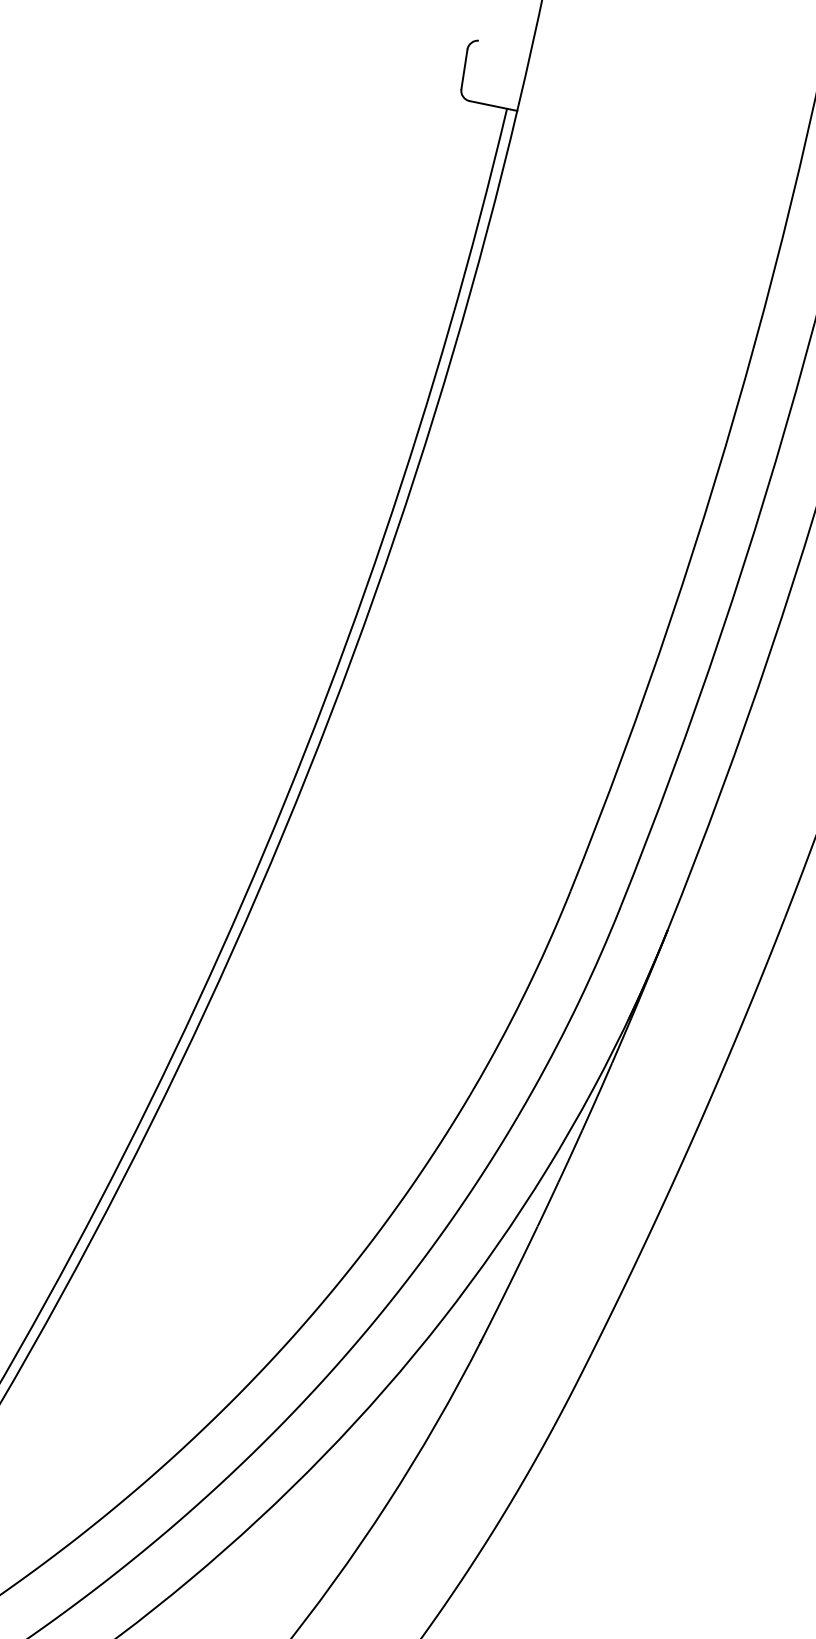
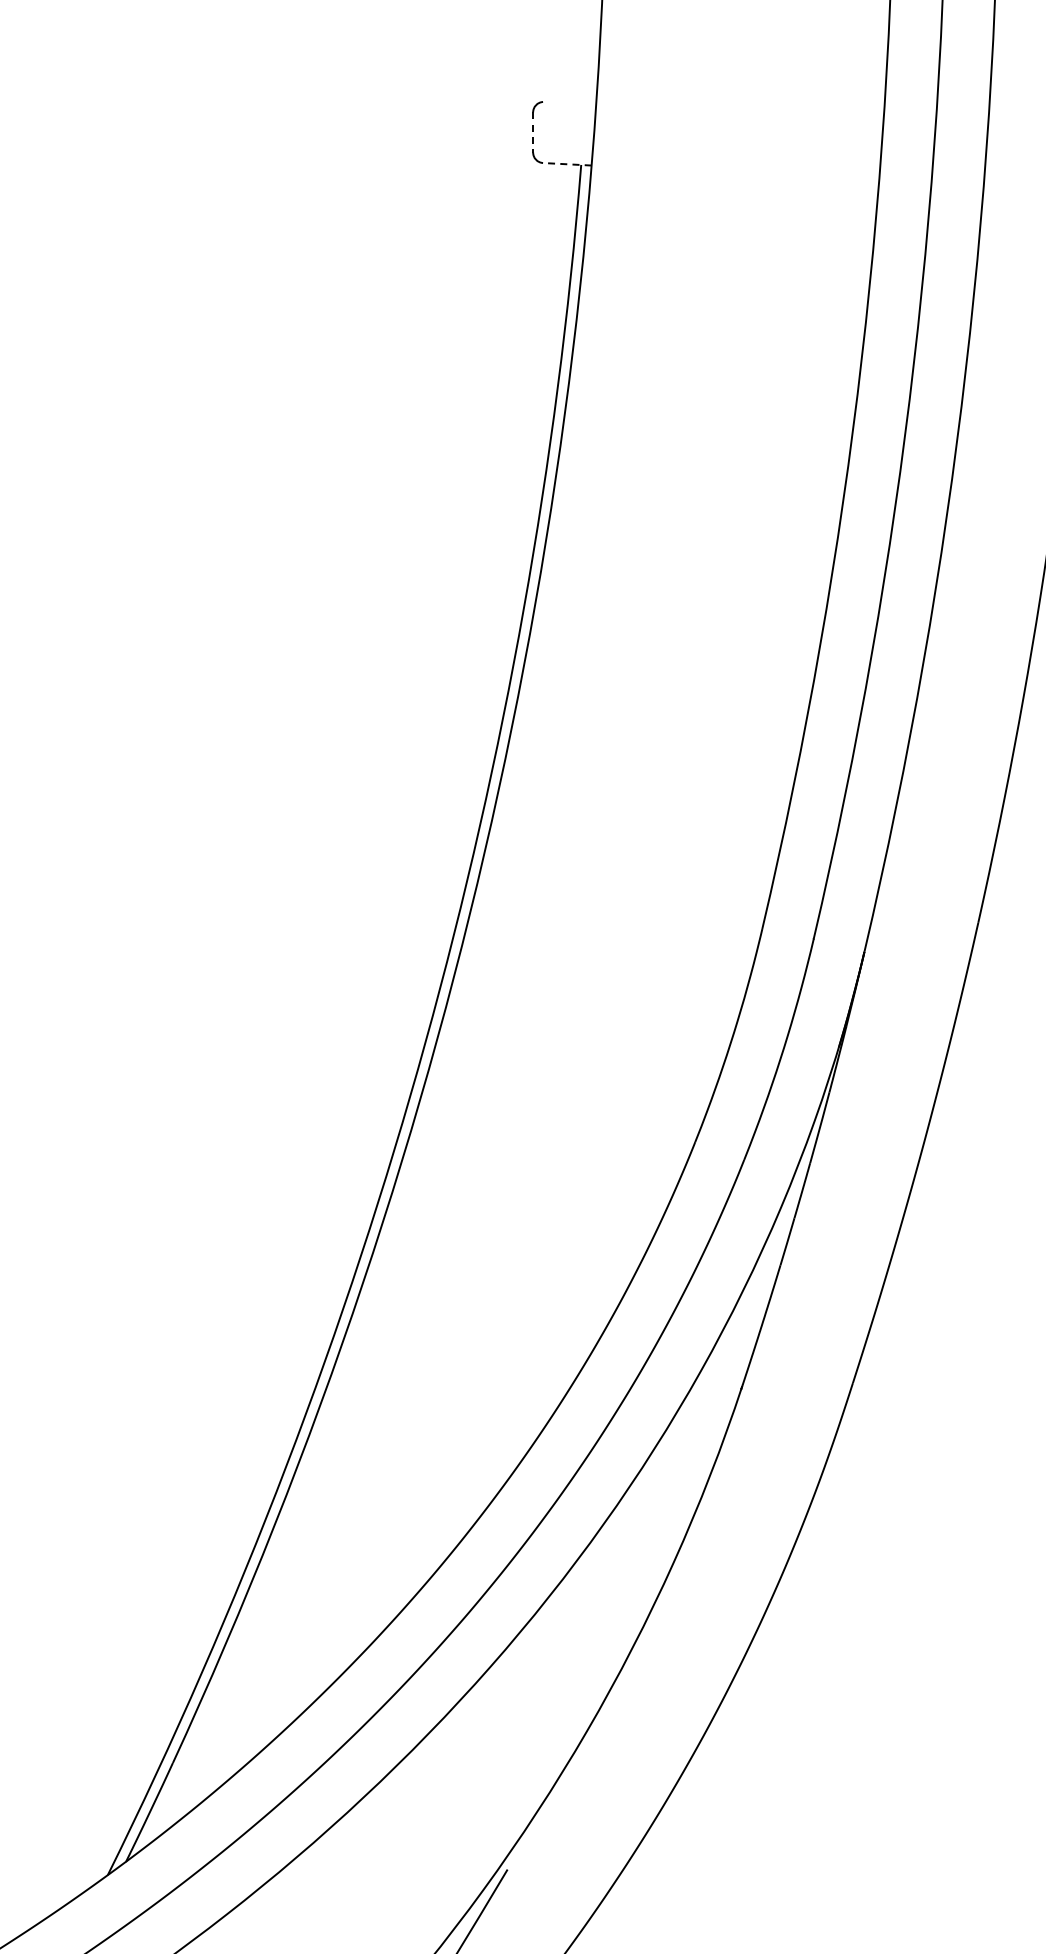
line: (464, 70) -> (533, 133), solid -> dashed
line: (492, 106) -> (566, 164), solid -> dashed

